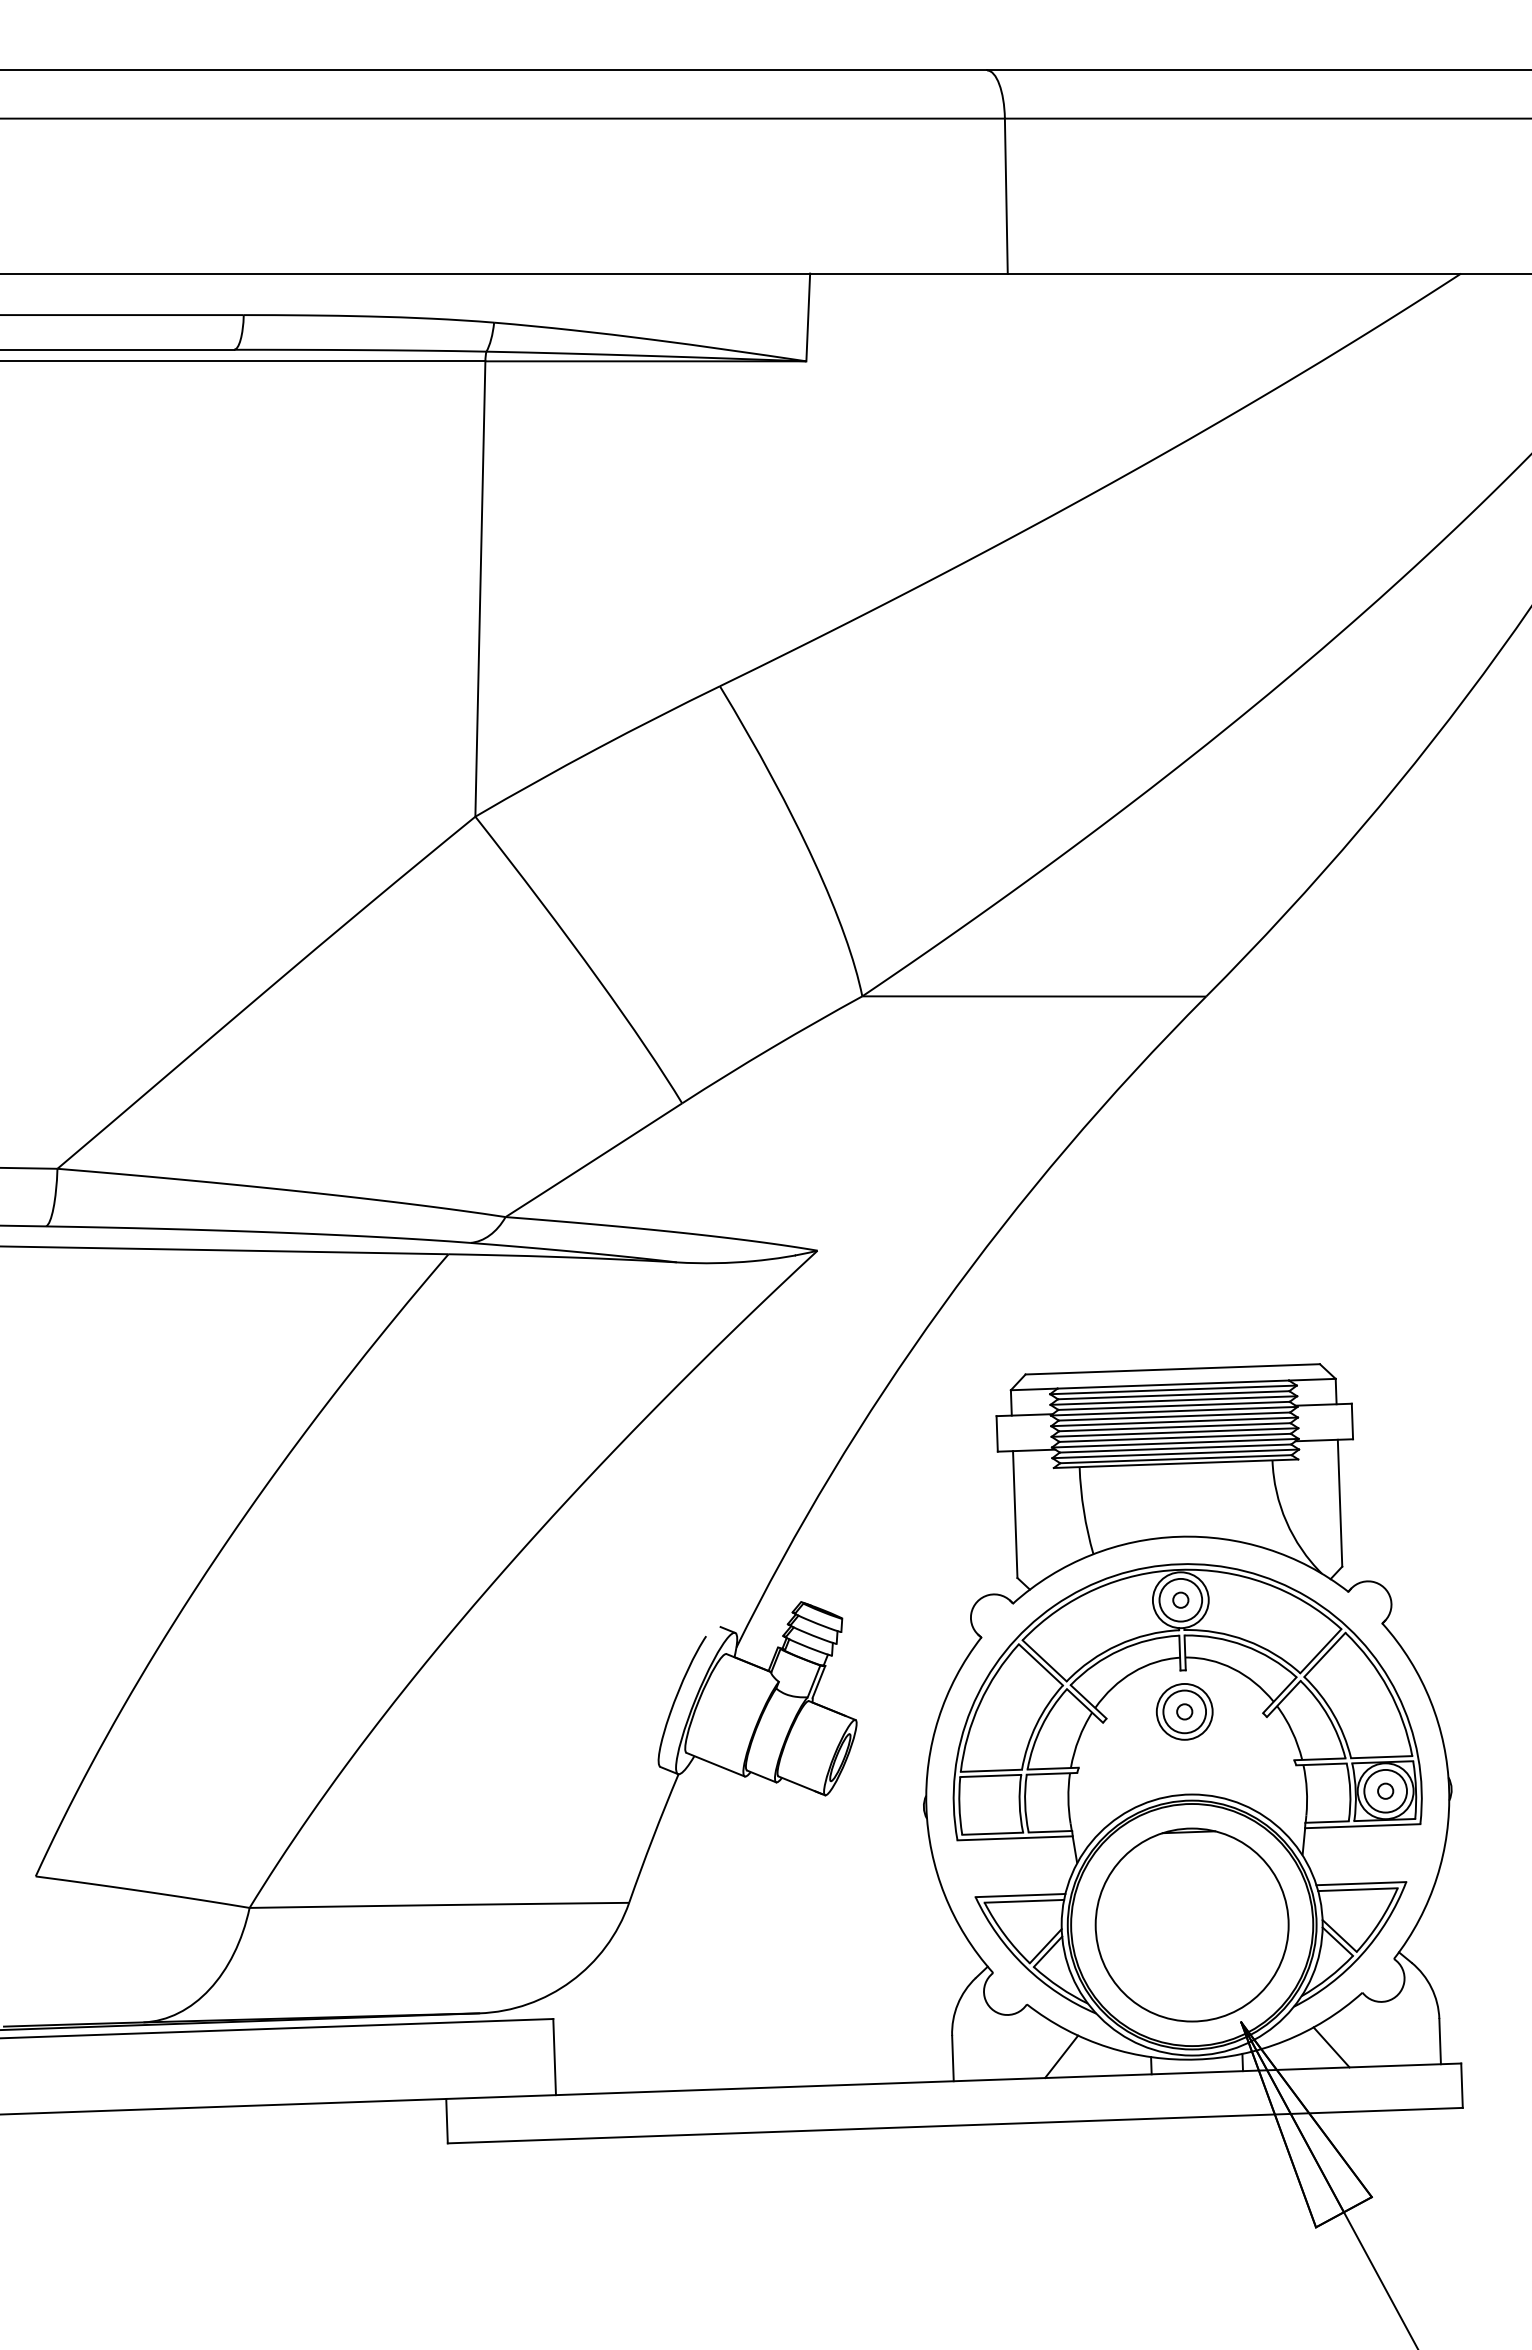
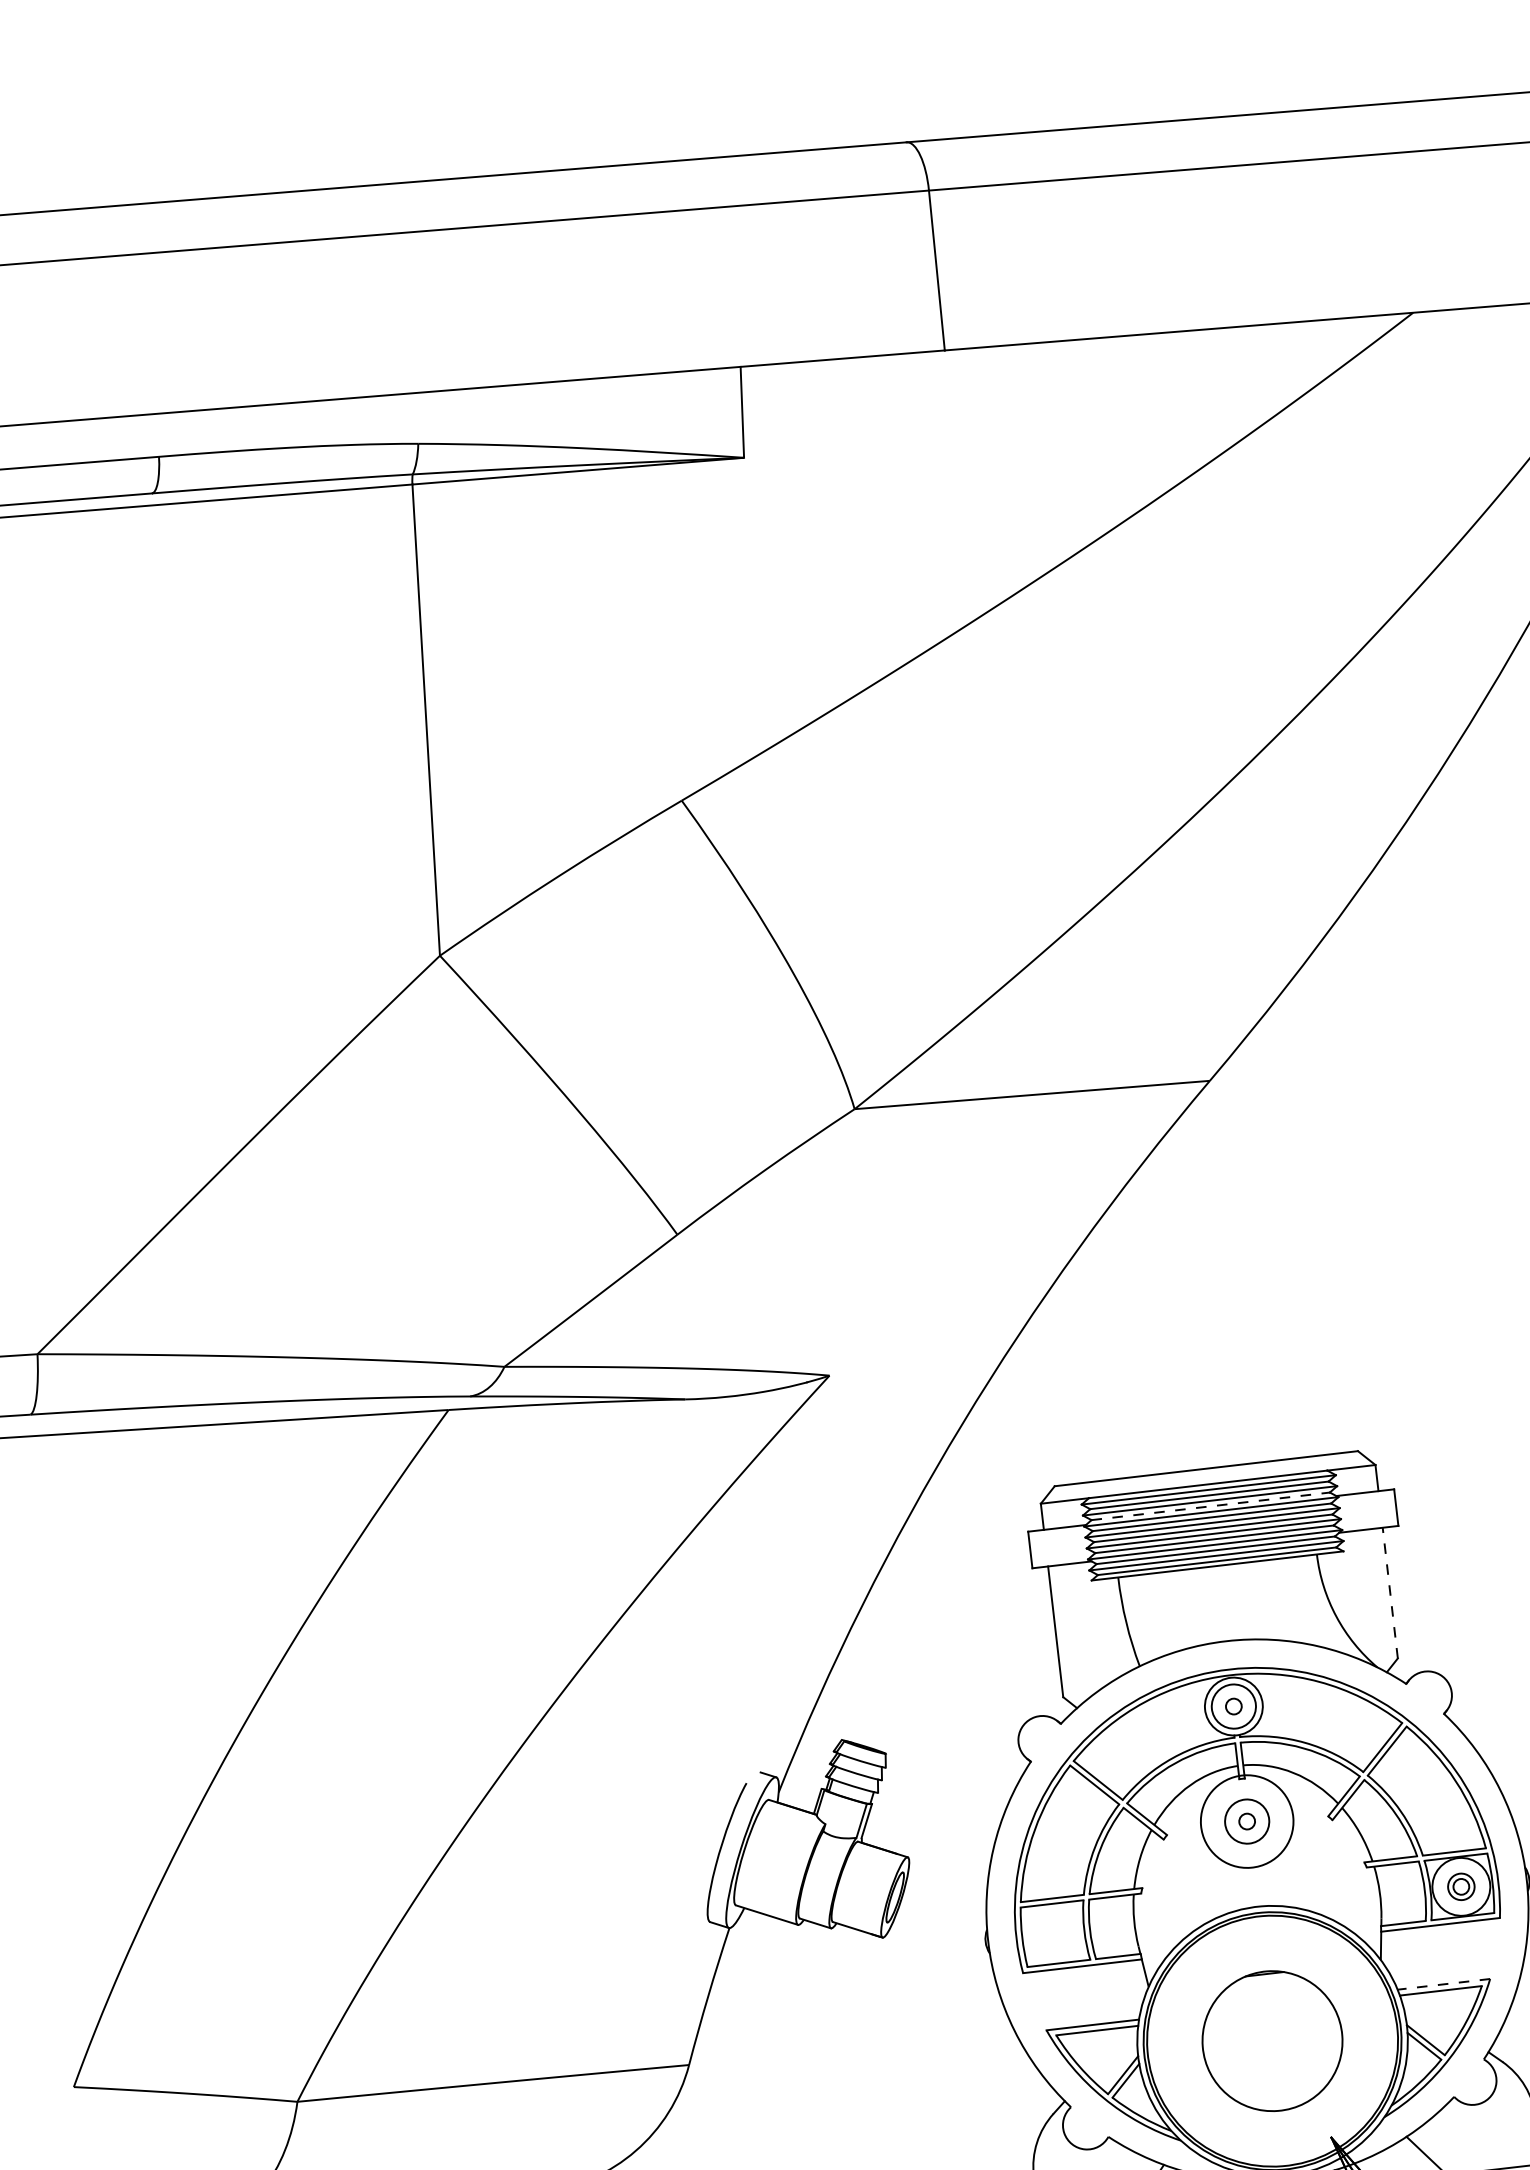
line: (1174, 1405) -> (1211, 1505), solid -> dashed
line: (1340, 1502) -> (1390, 1592), solid -> dashed
circle: (1184, 1711) -> (1246, 1821), size x1.6
circle: (1385, 1790) -> (1461, 1886), size x0.6
line: (1361, 1883) -> (1444, 1984), solid -> dashed
part: (1191, 1924) -> (1271, 2040), size x0.7

